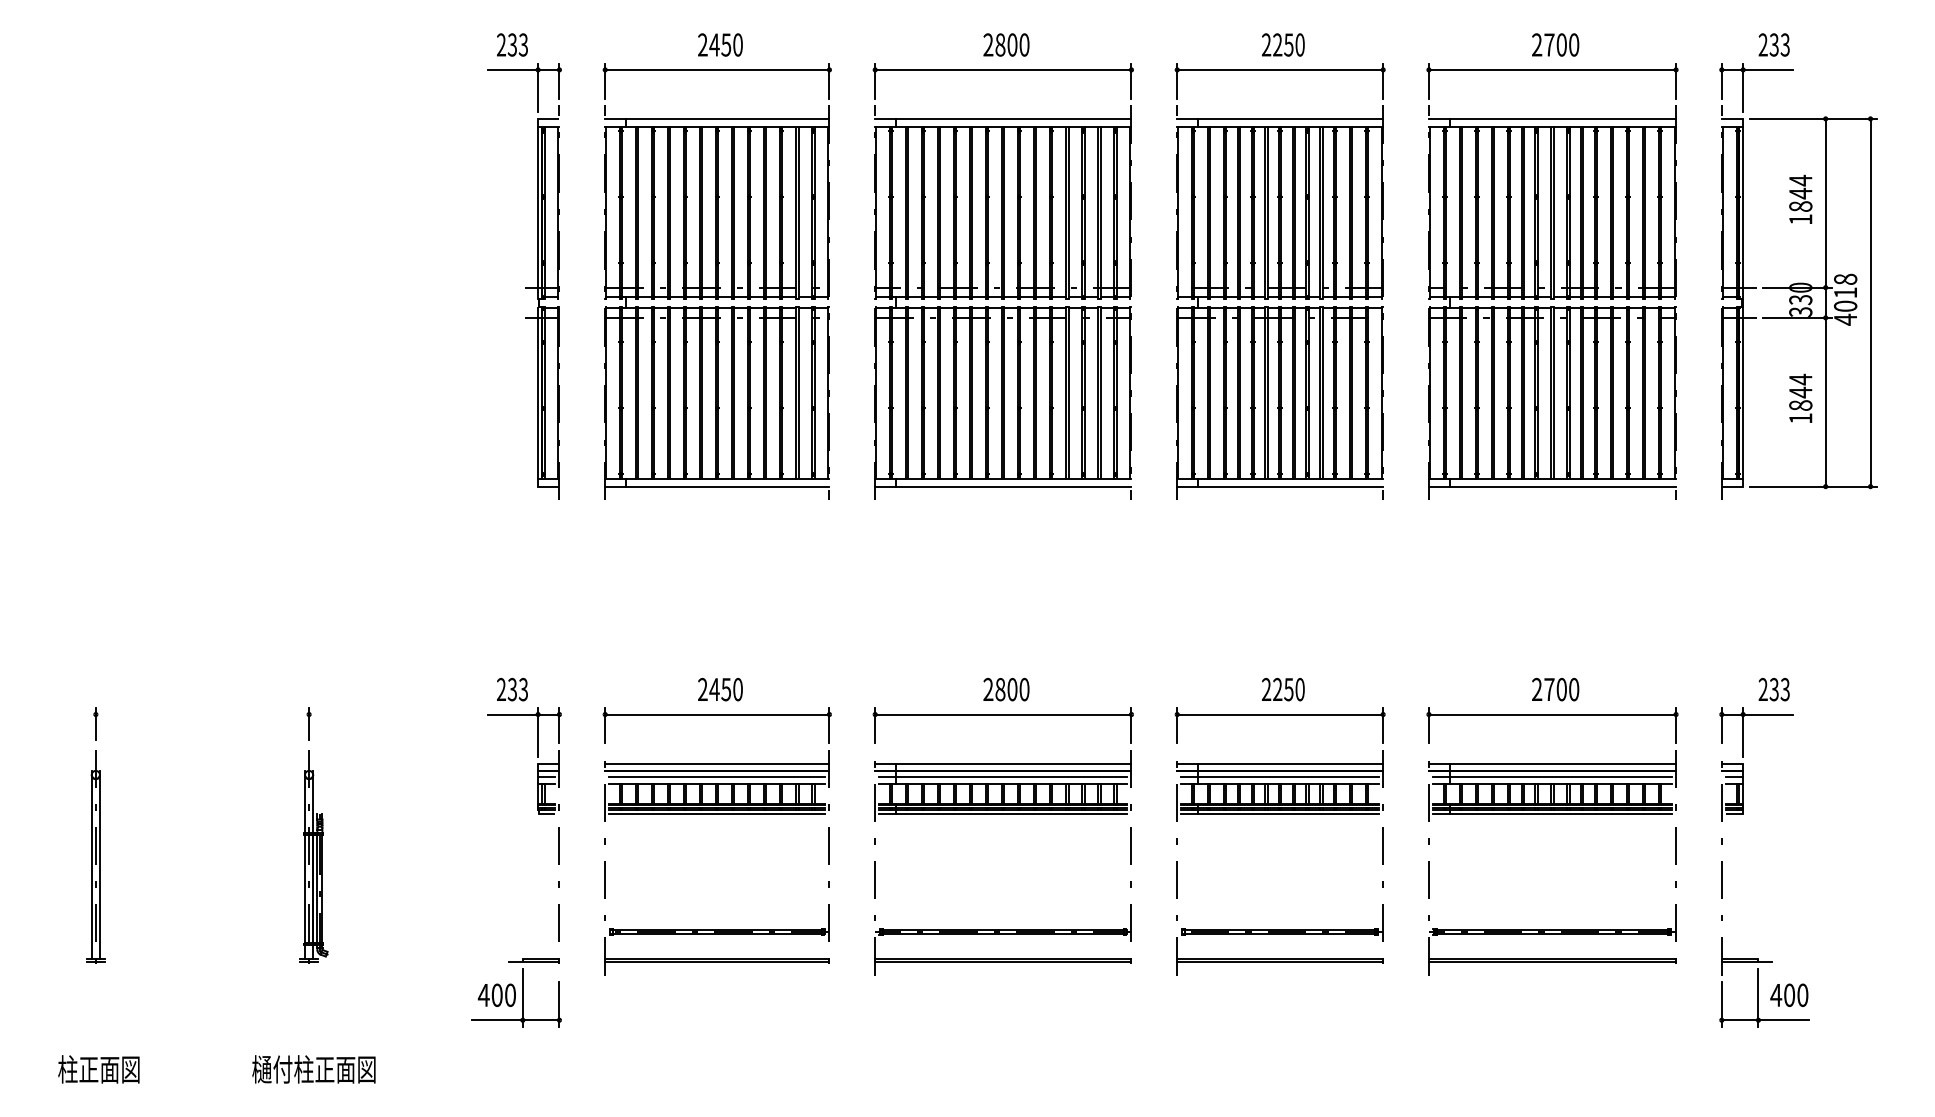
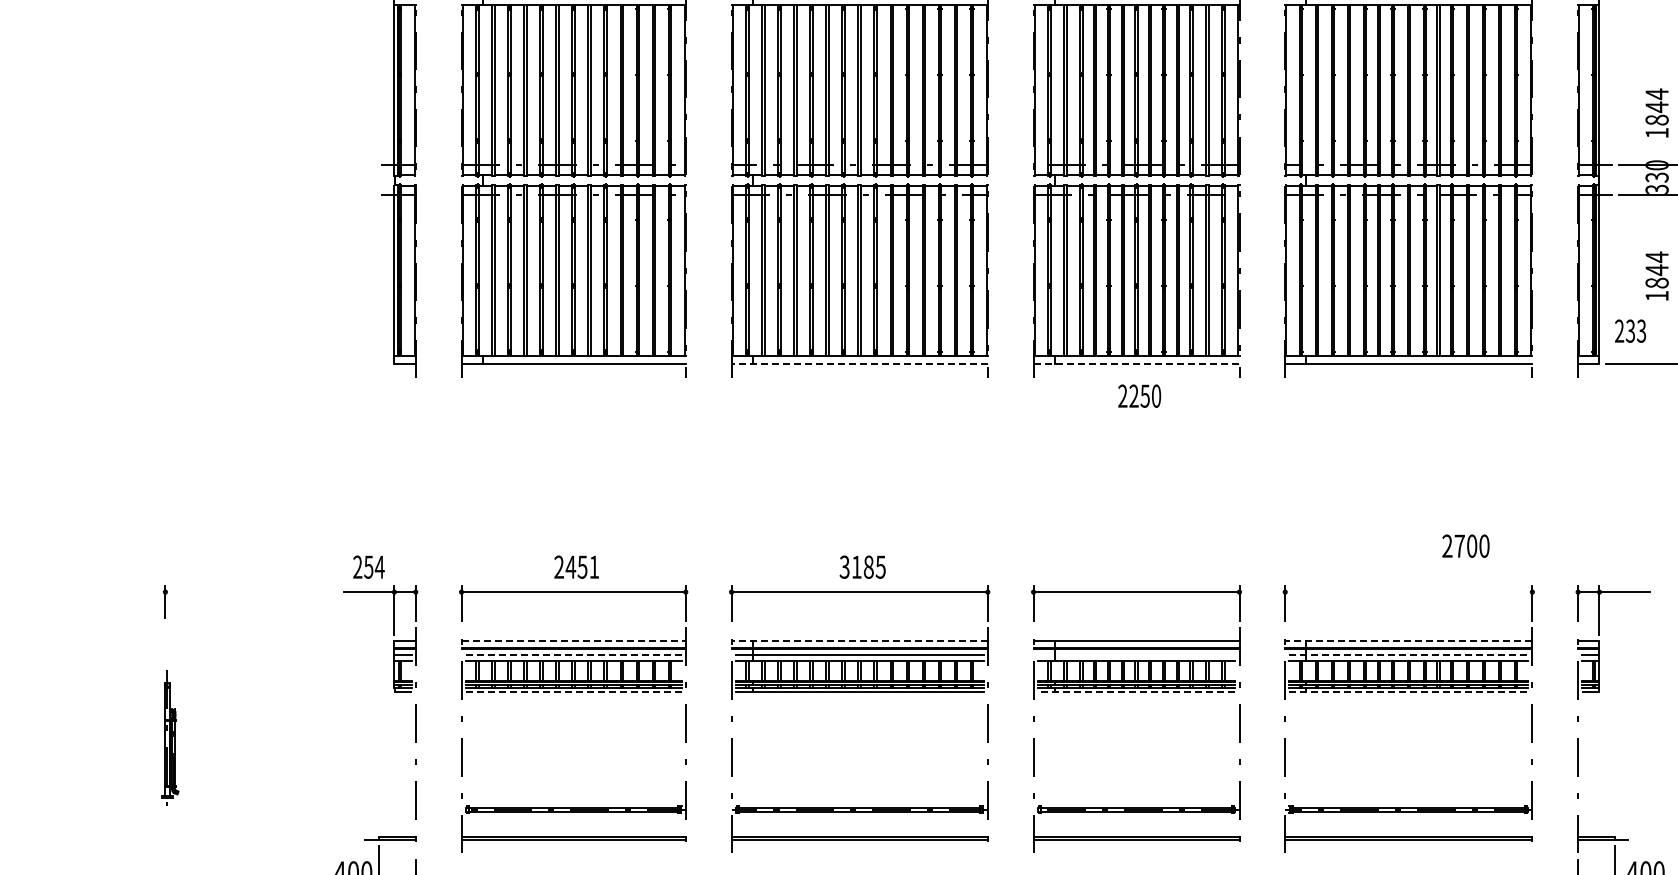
text: (1800, 198) -> (1656, 112), moved
line: (1002, 486) -> (858, 364), solid -> dashed
line: (1280, 486) -> (1136, 364), solid -> dashed
text: (518, 689) -> (374, 567), 233 -> 254
text: (737, 689) -> (593, 567), 2450 -> 2451
text: (1006, 689) -> (862, 567), 2800 -> 3185
text: (1283, 689) -> (1139, 396), moved
text: (1555, 689) -> (1465, 546), moved
text: (1773, 689) -> (1629, 331), moved
line: (1552, 714) -> (1408, 592), removed
line: (717, 763) -> (573, 641), solid -> dashed
line: (1002, 763) -> (858, 641), solid -> dashed
line: (1552, 763) -> (1408, 641), solid -> dashed
line: (716, 777) -> (572, 655), solid -> dashed
line: (1280, 777) -> (1136, 655), removed
line: (1552, 777) -> (1408, 655), solid -> dashed
line: (716, 814) -> (572, 692), solid -> dashed
line: (1280, 814) -> (1136, 692), solid -> dashed
line: (1552, 814) -> (1408, 692), solid -> dashed
part: (313, 856) -> (169, 734), size x0.6

